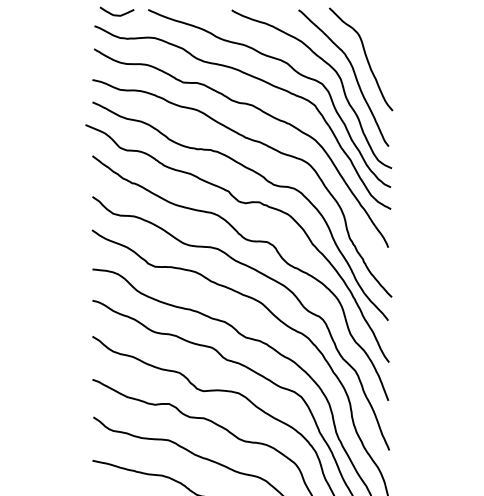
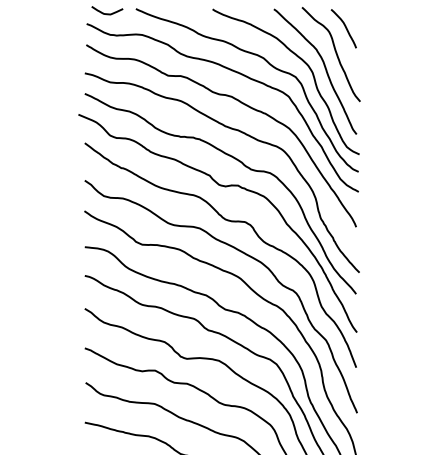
curve: (376, 30) -> (345, 27), added

